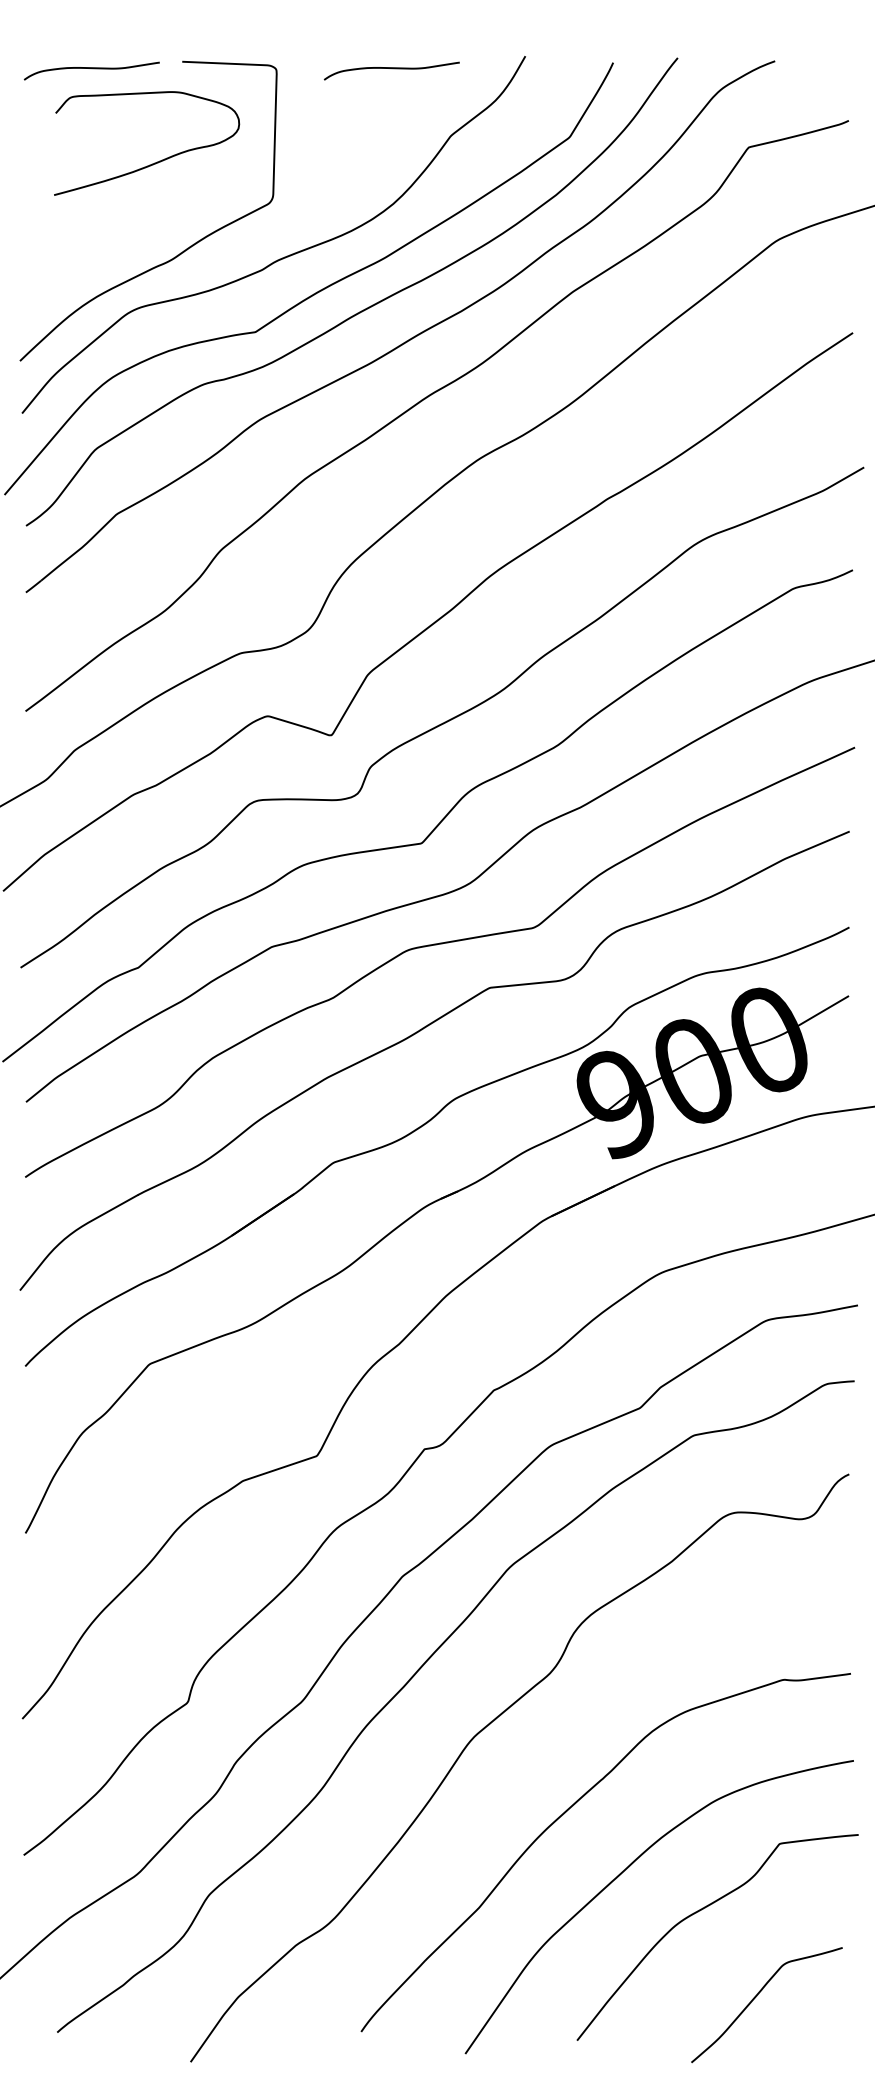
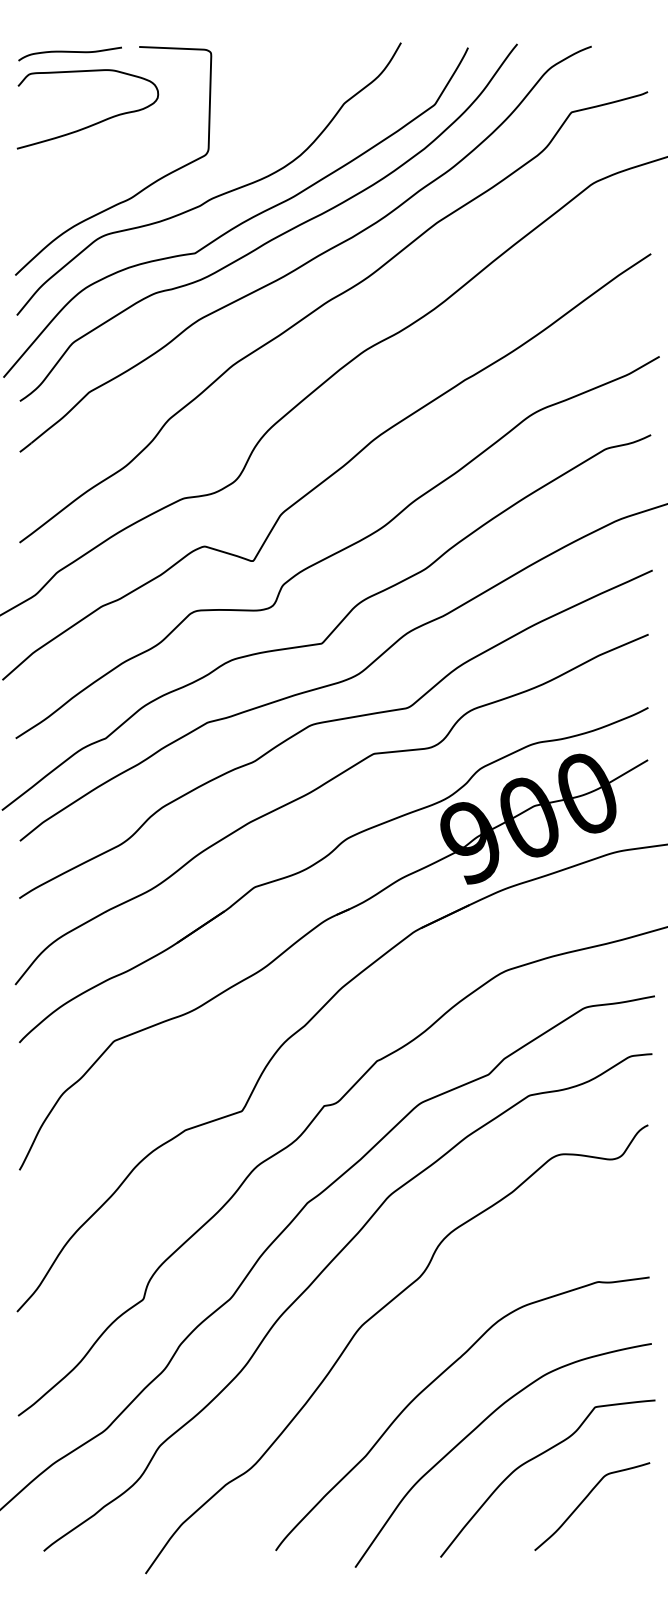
curve: (392, 69) -> (299, 52), removed
curve: (154, 162) -> (93, 123), moved
curve: (757, 1996) -> (585, 1500), moved

